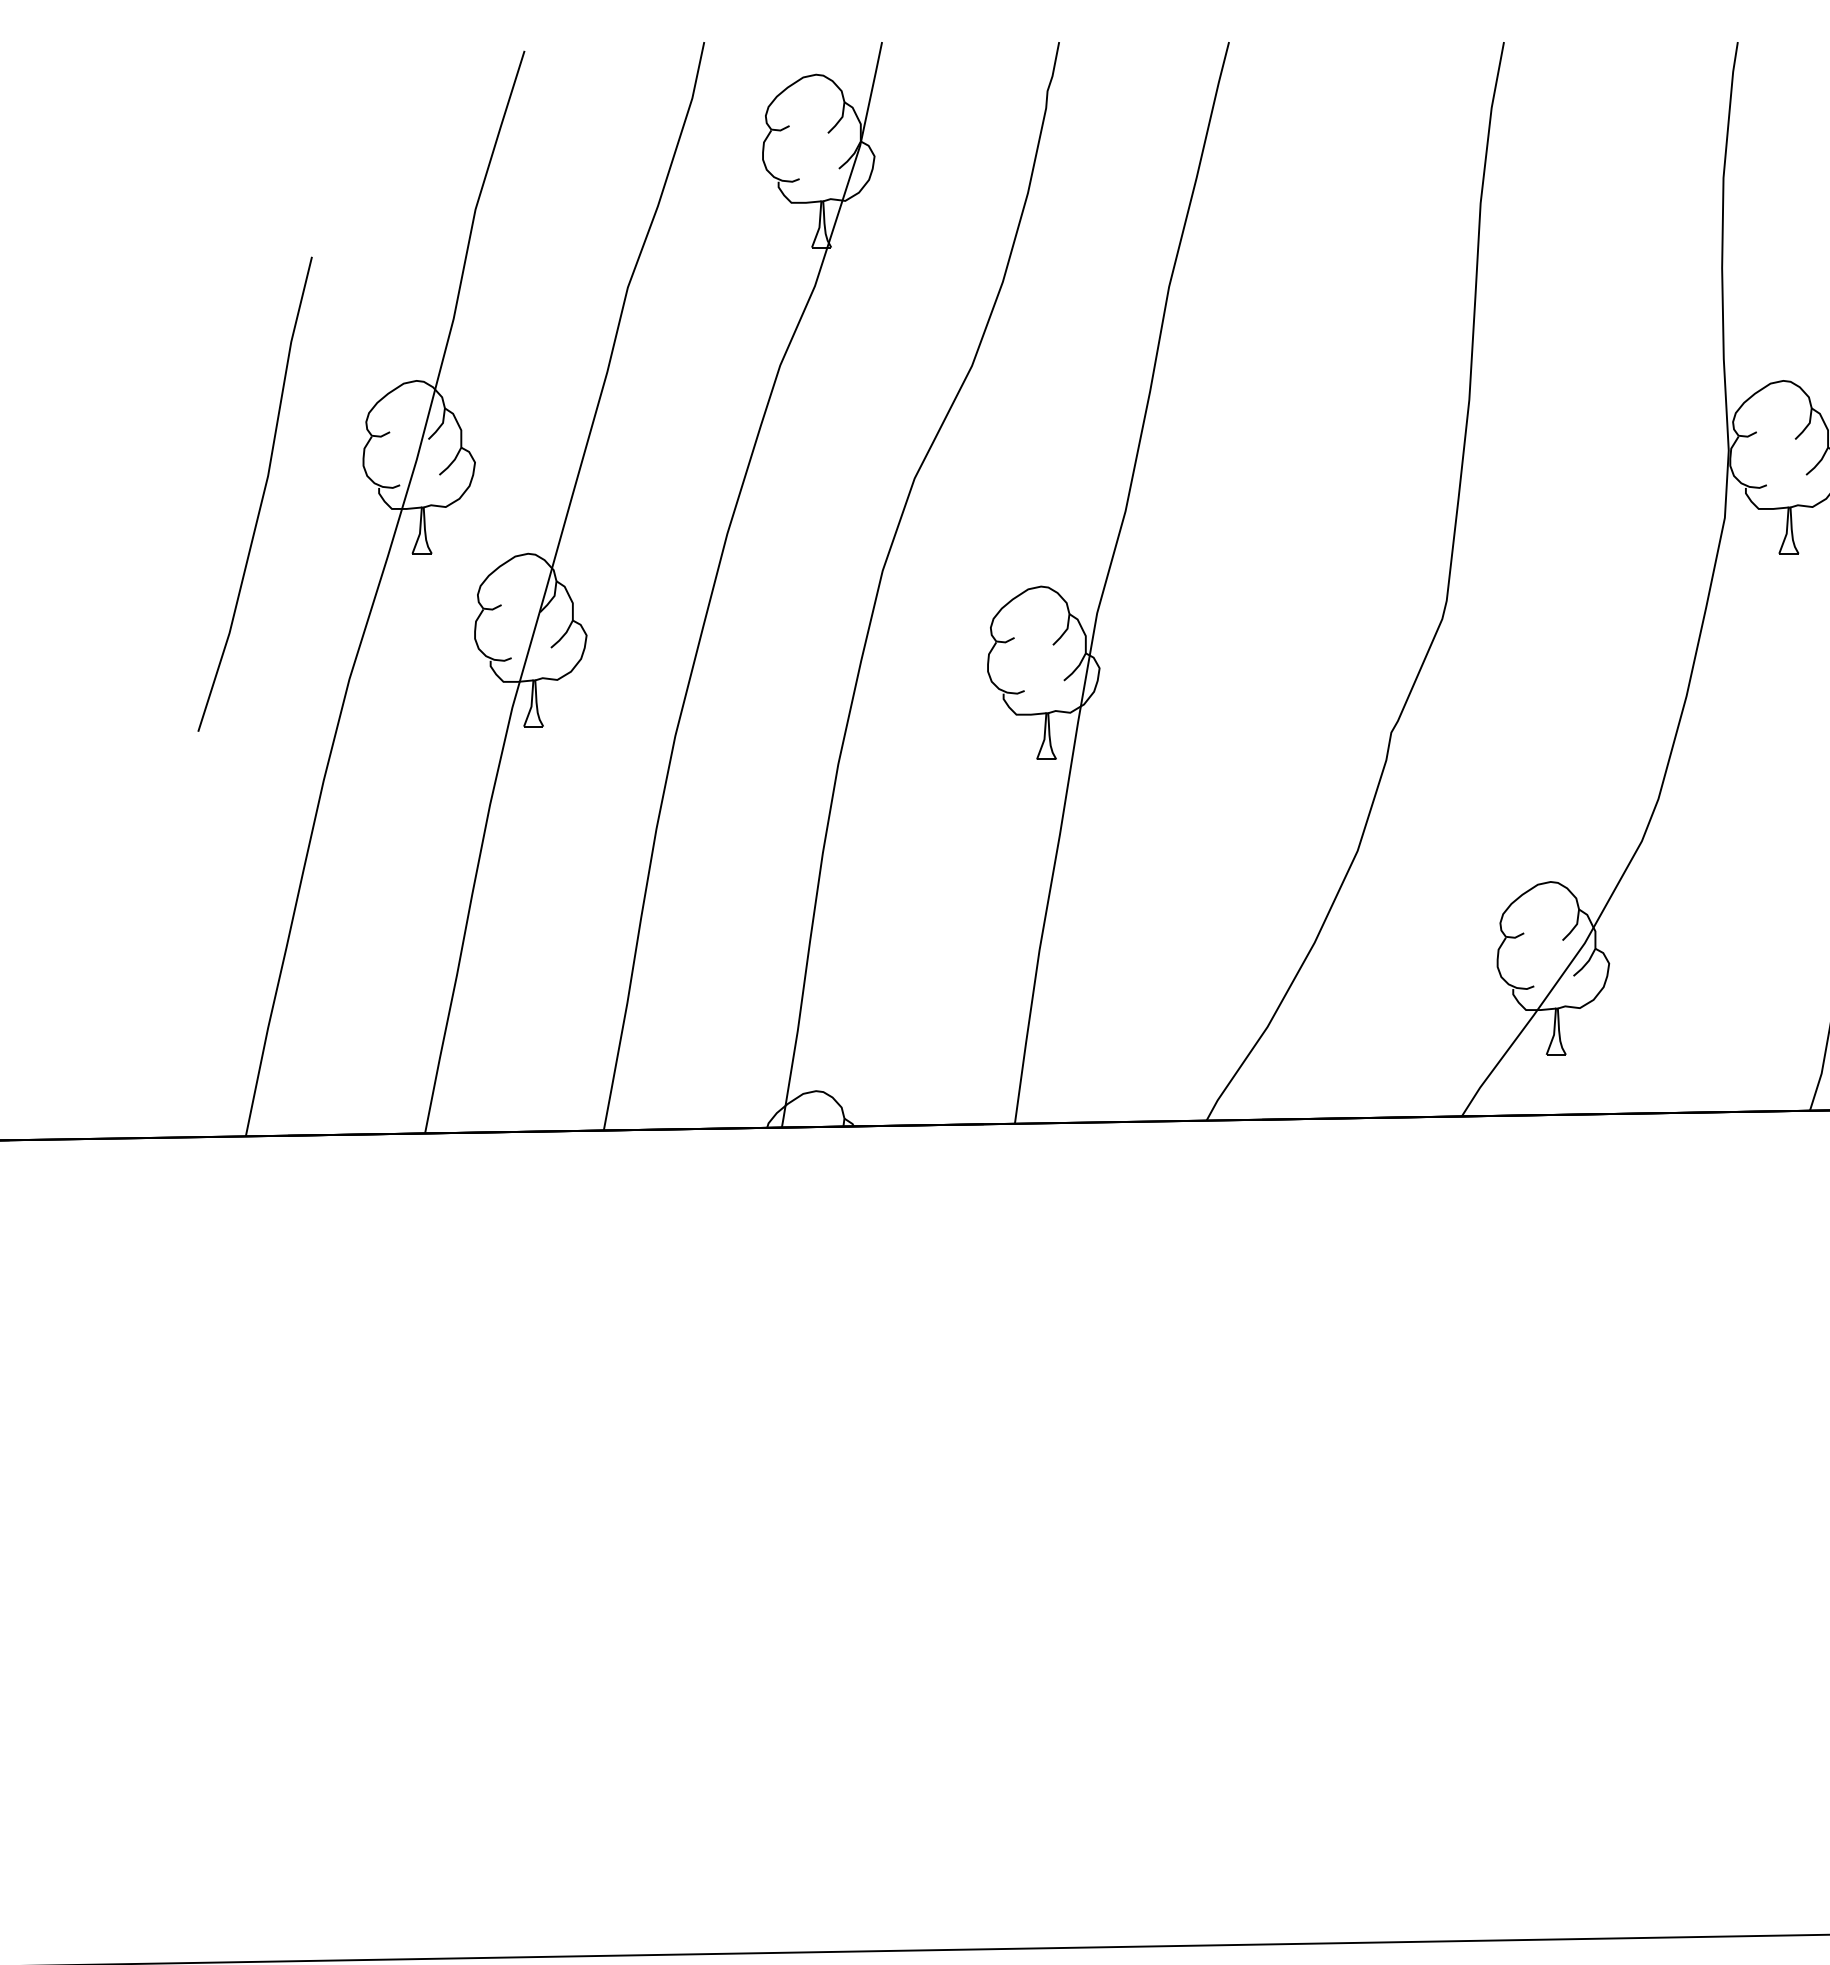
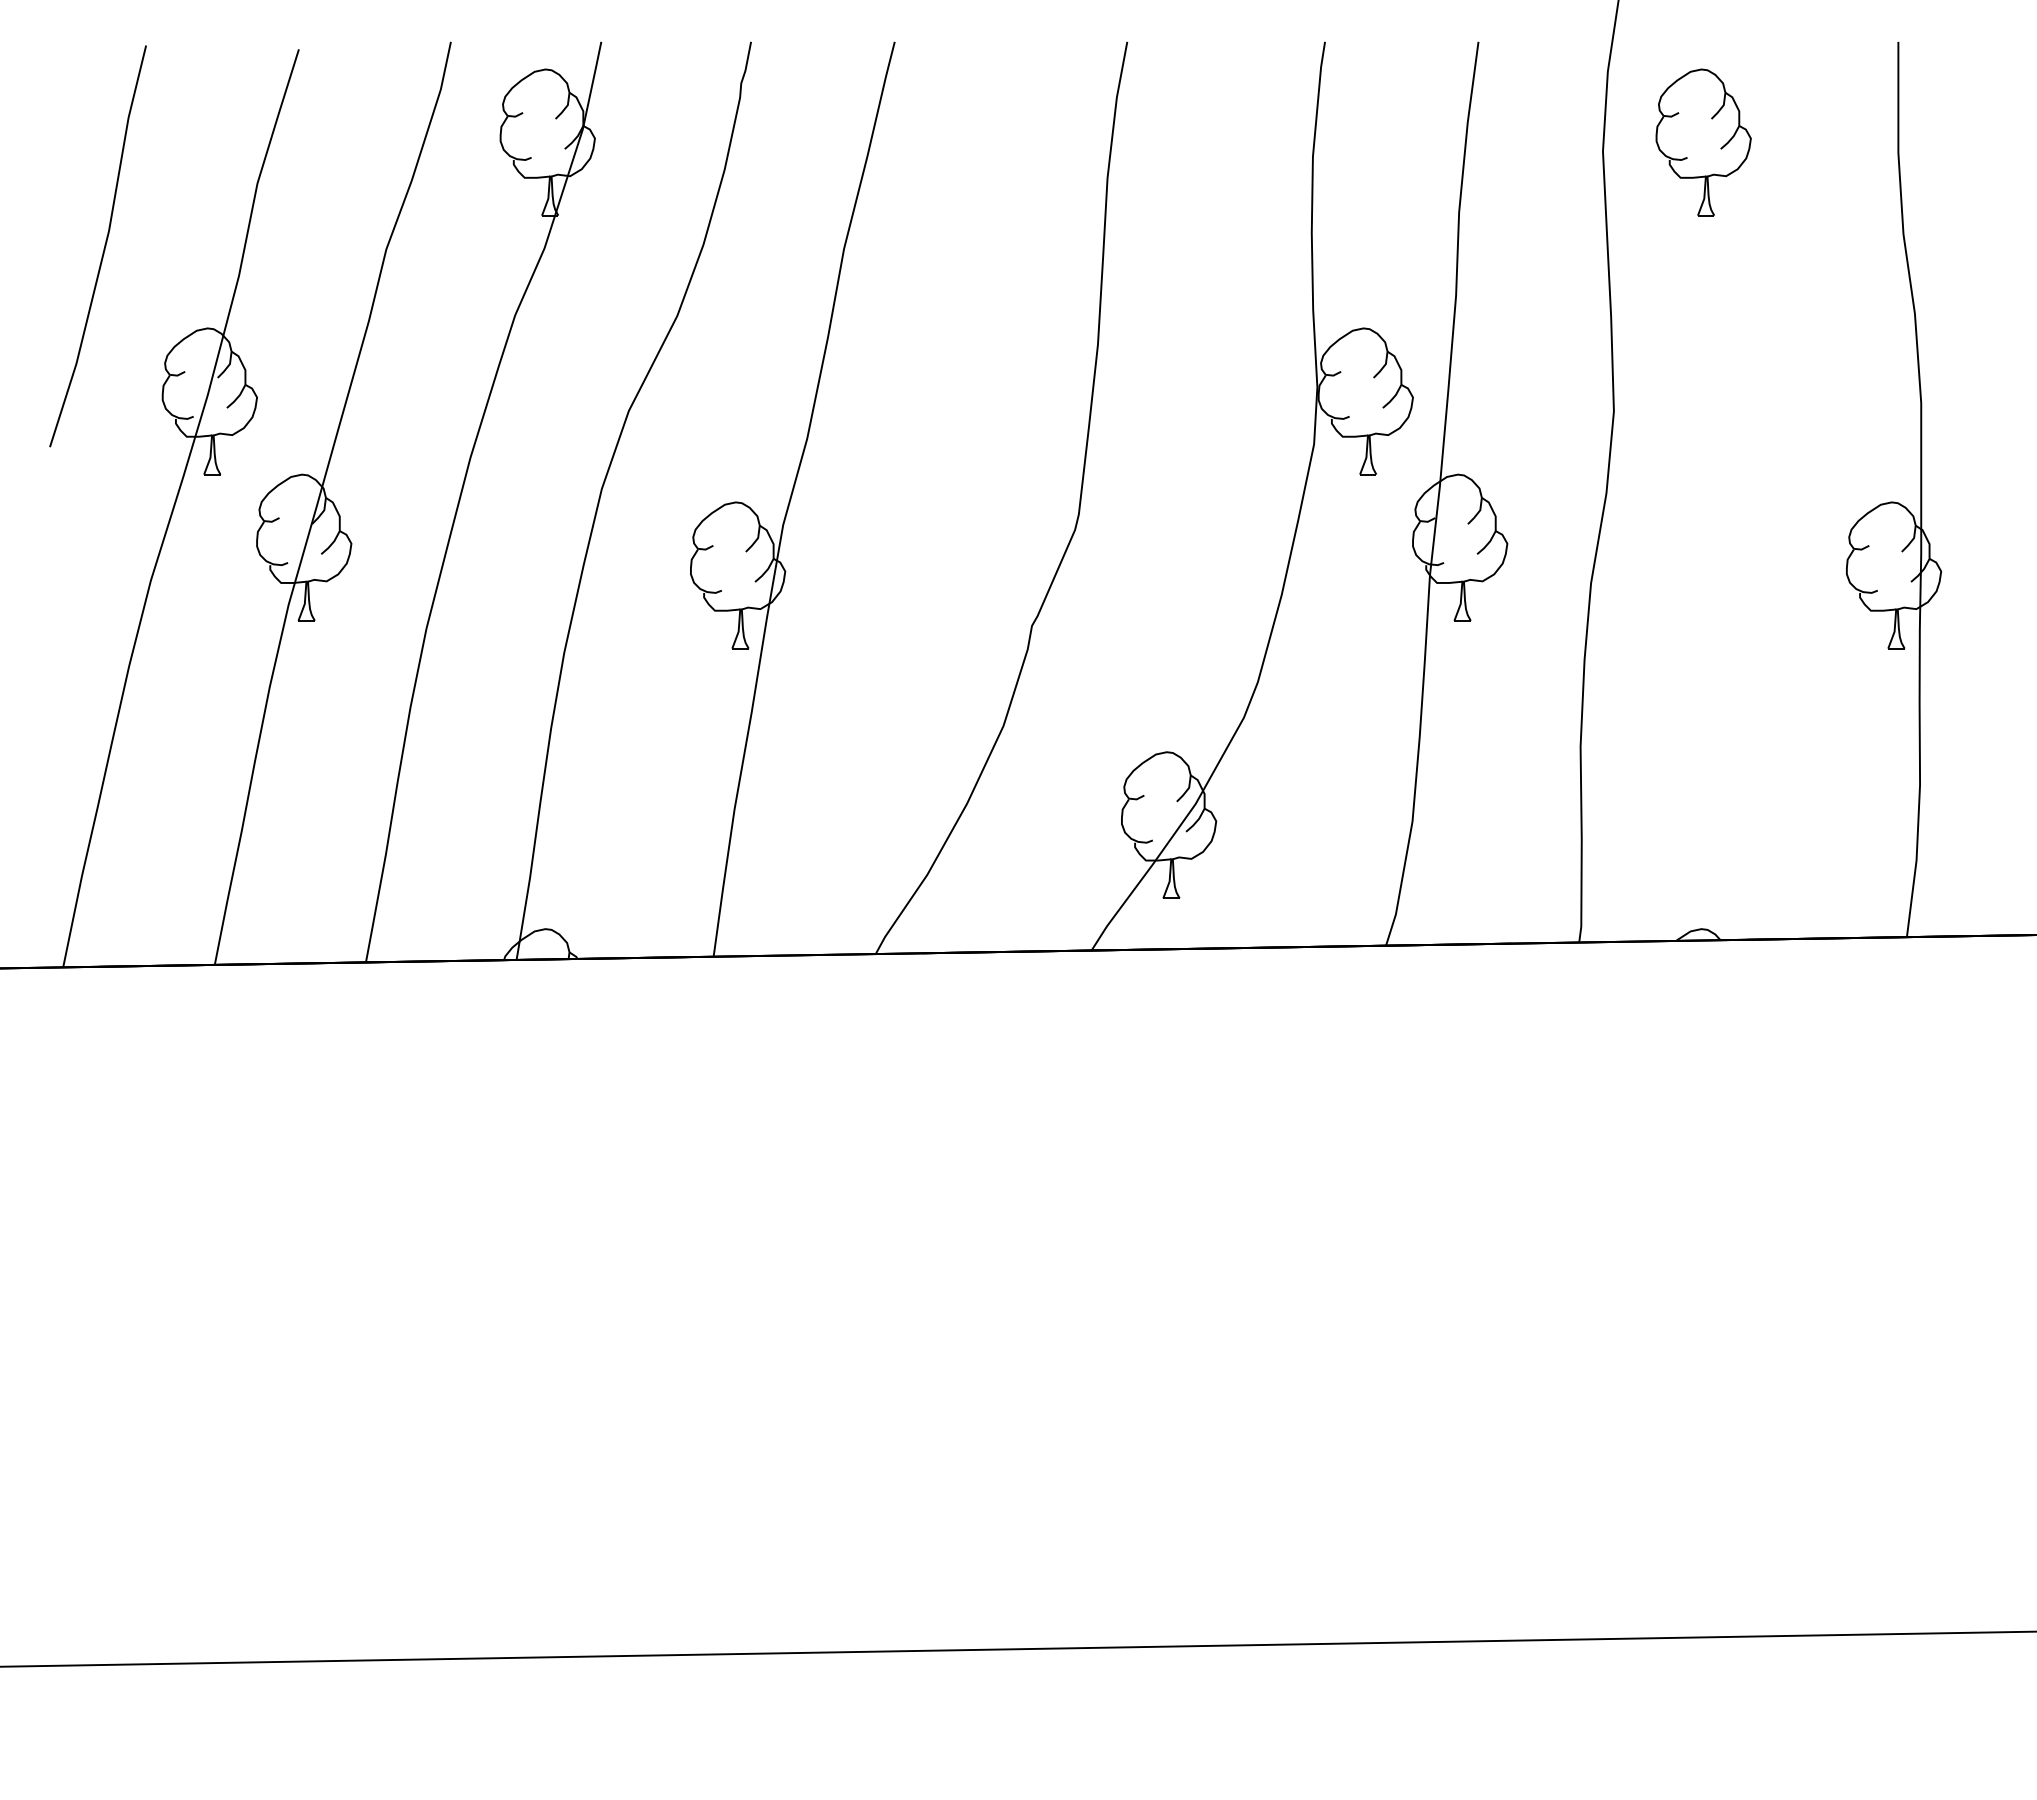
line: (261, 496) -> (103, 248), moved

